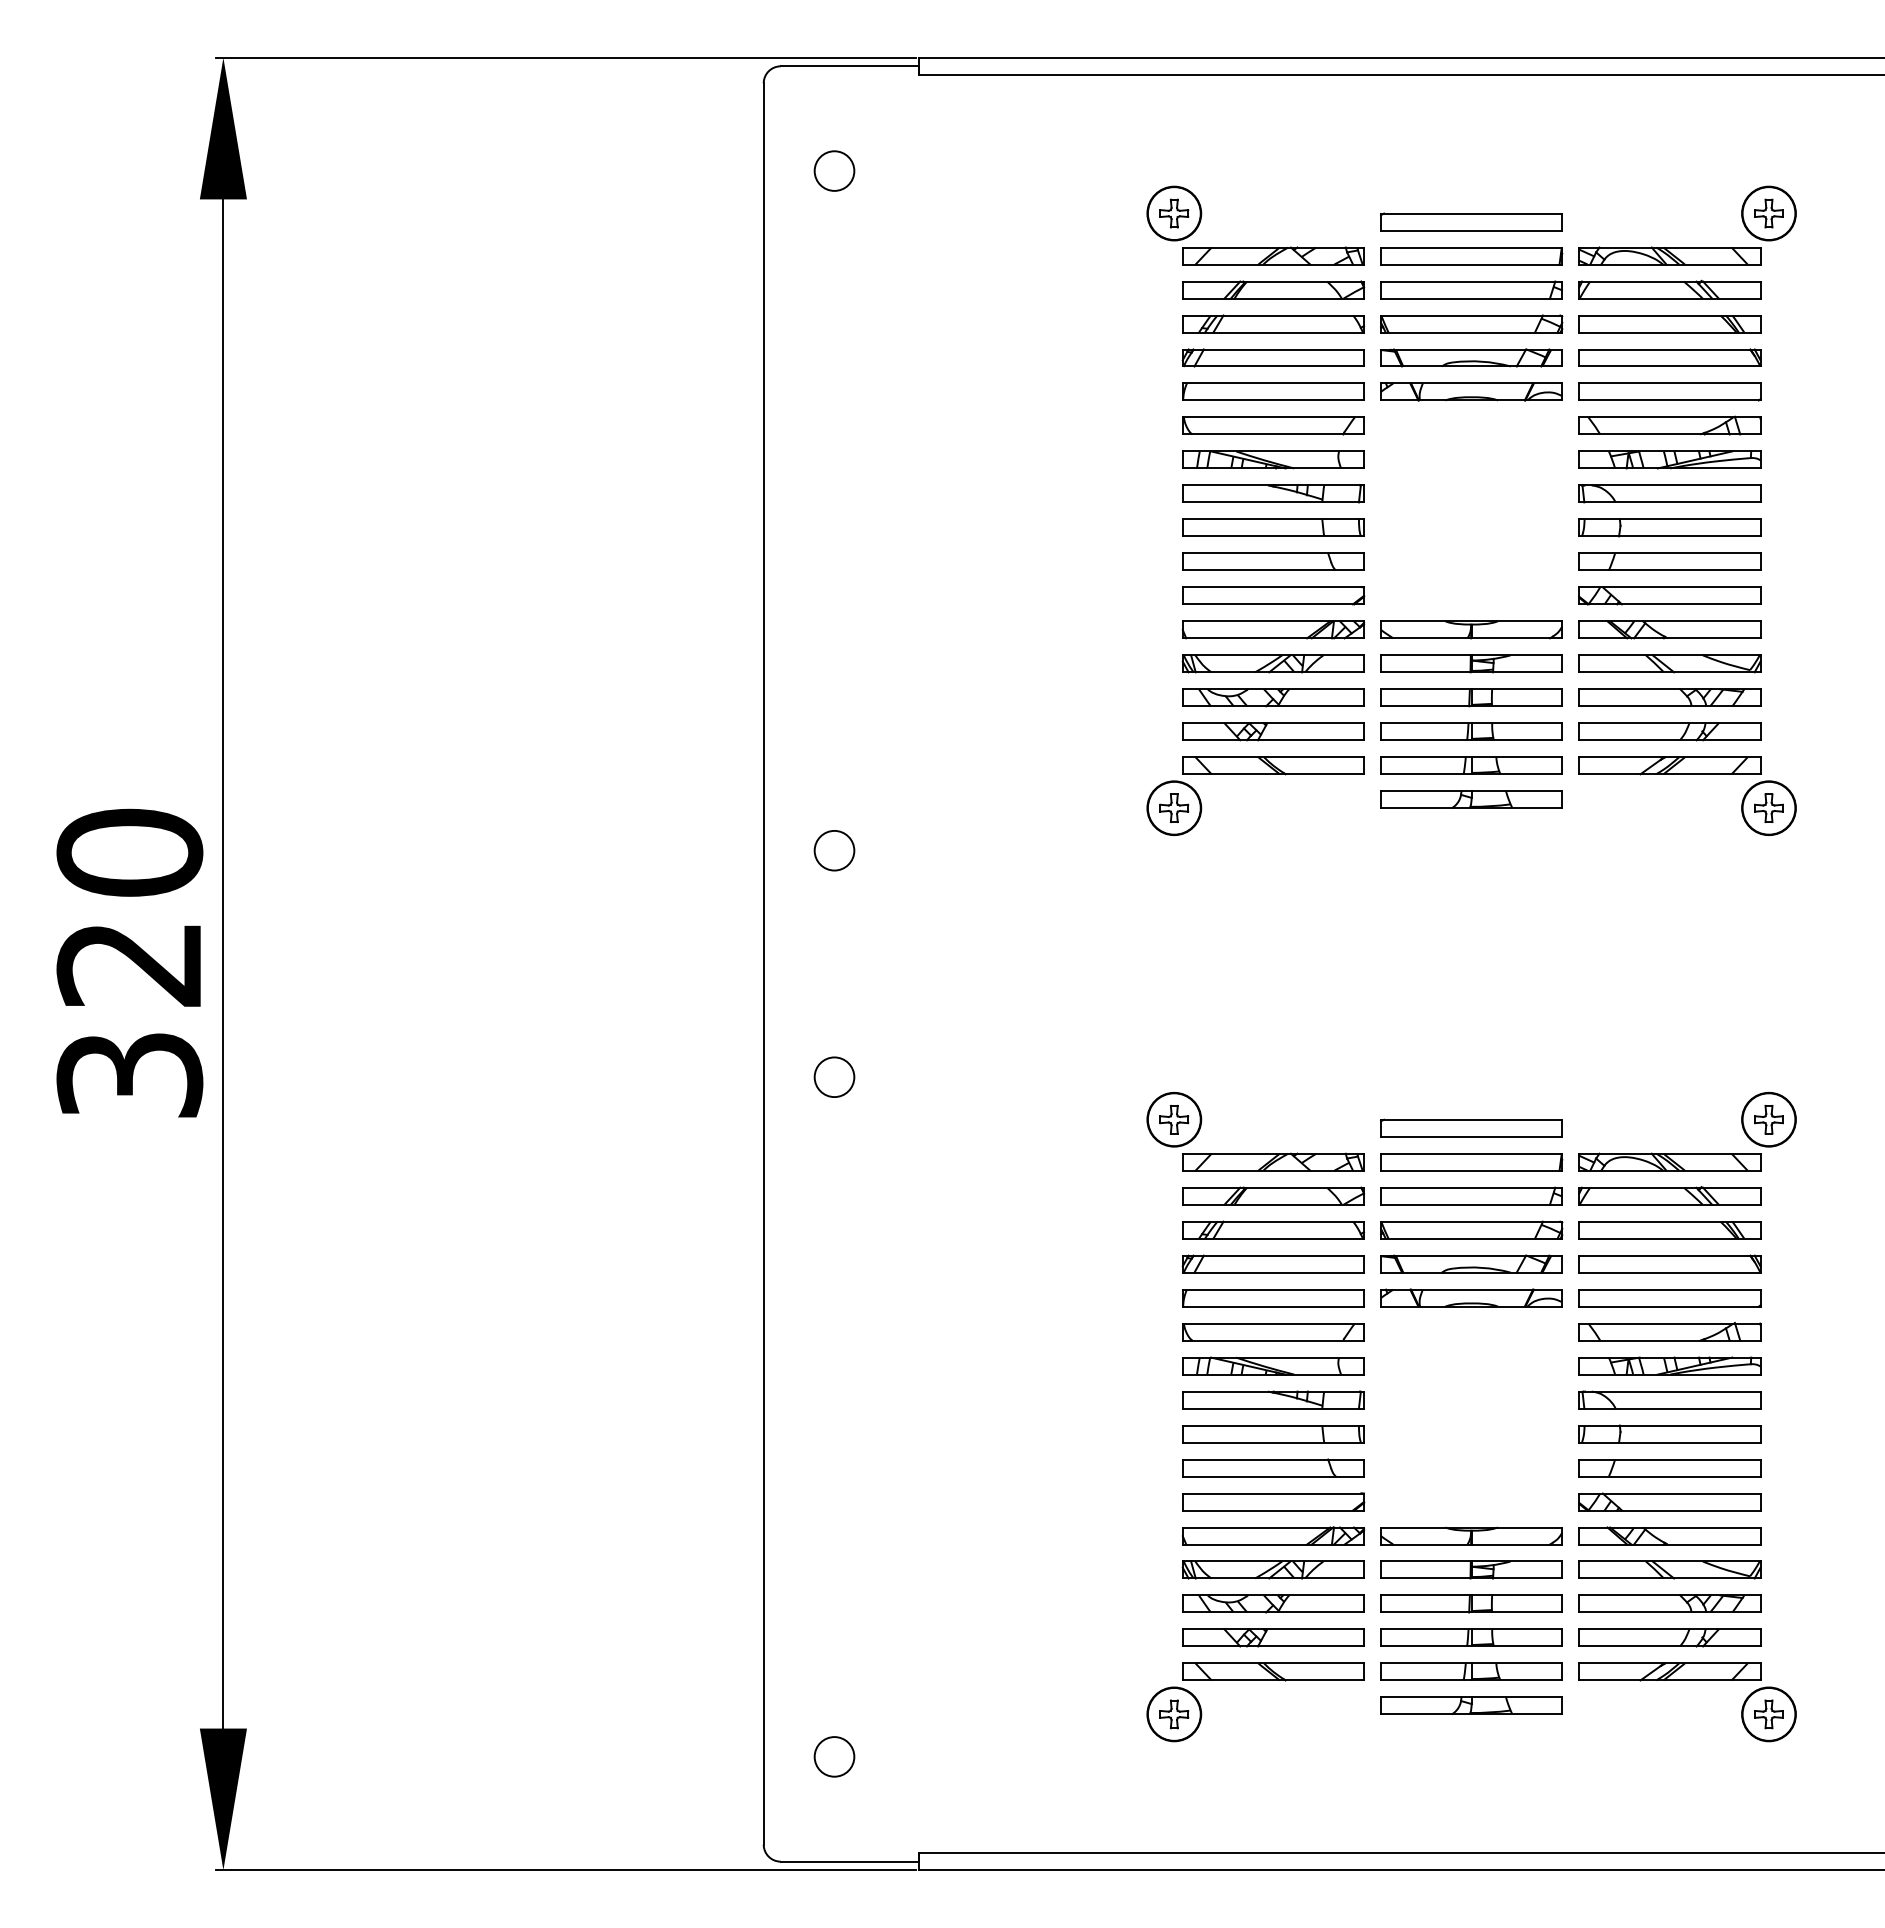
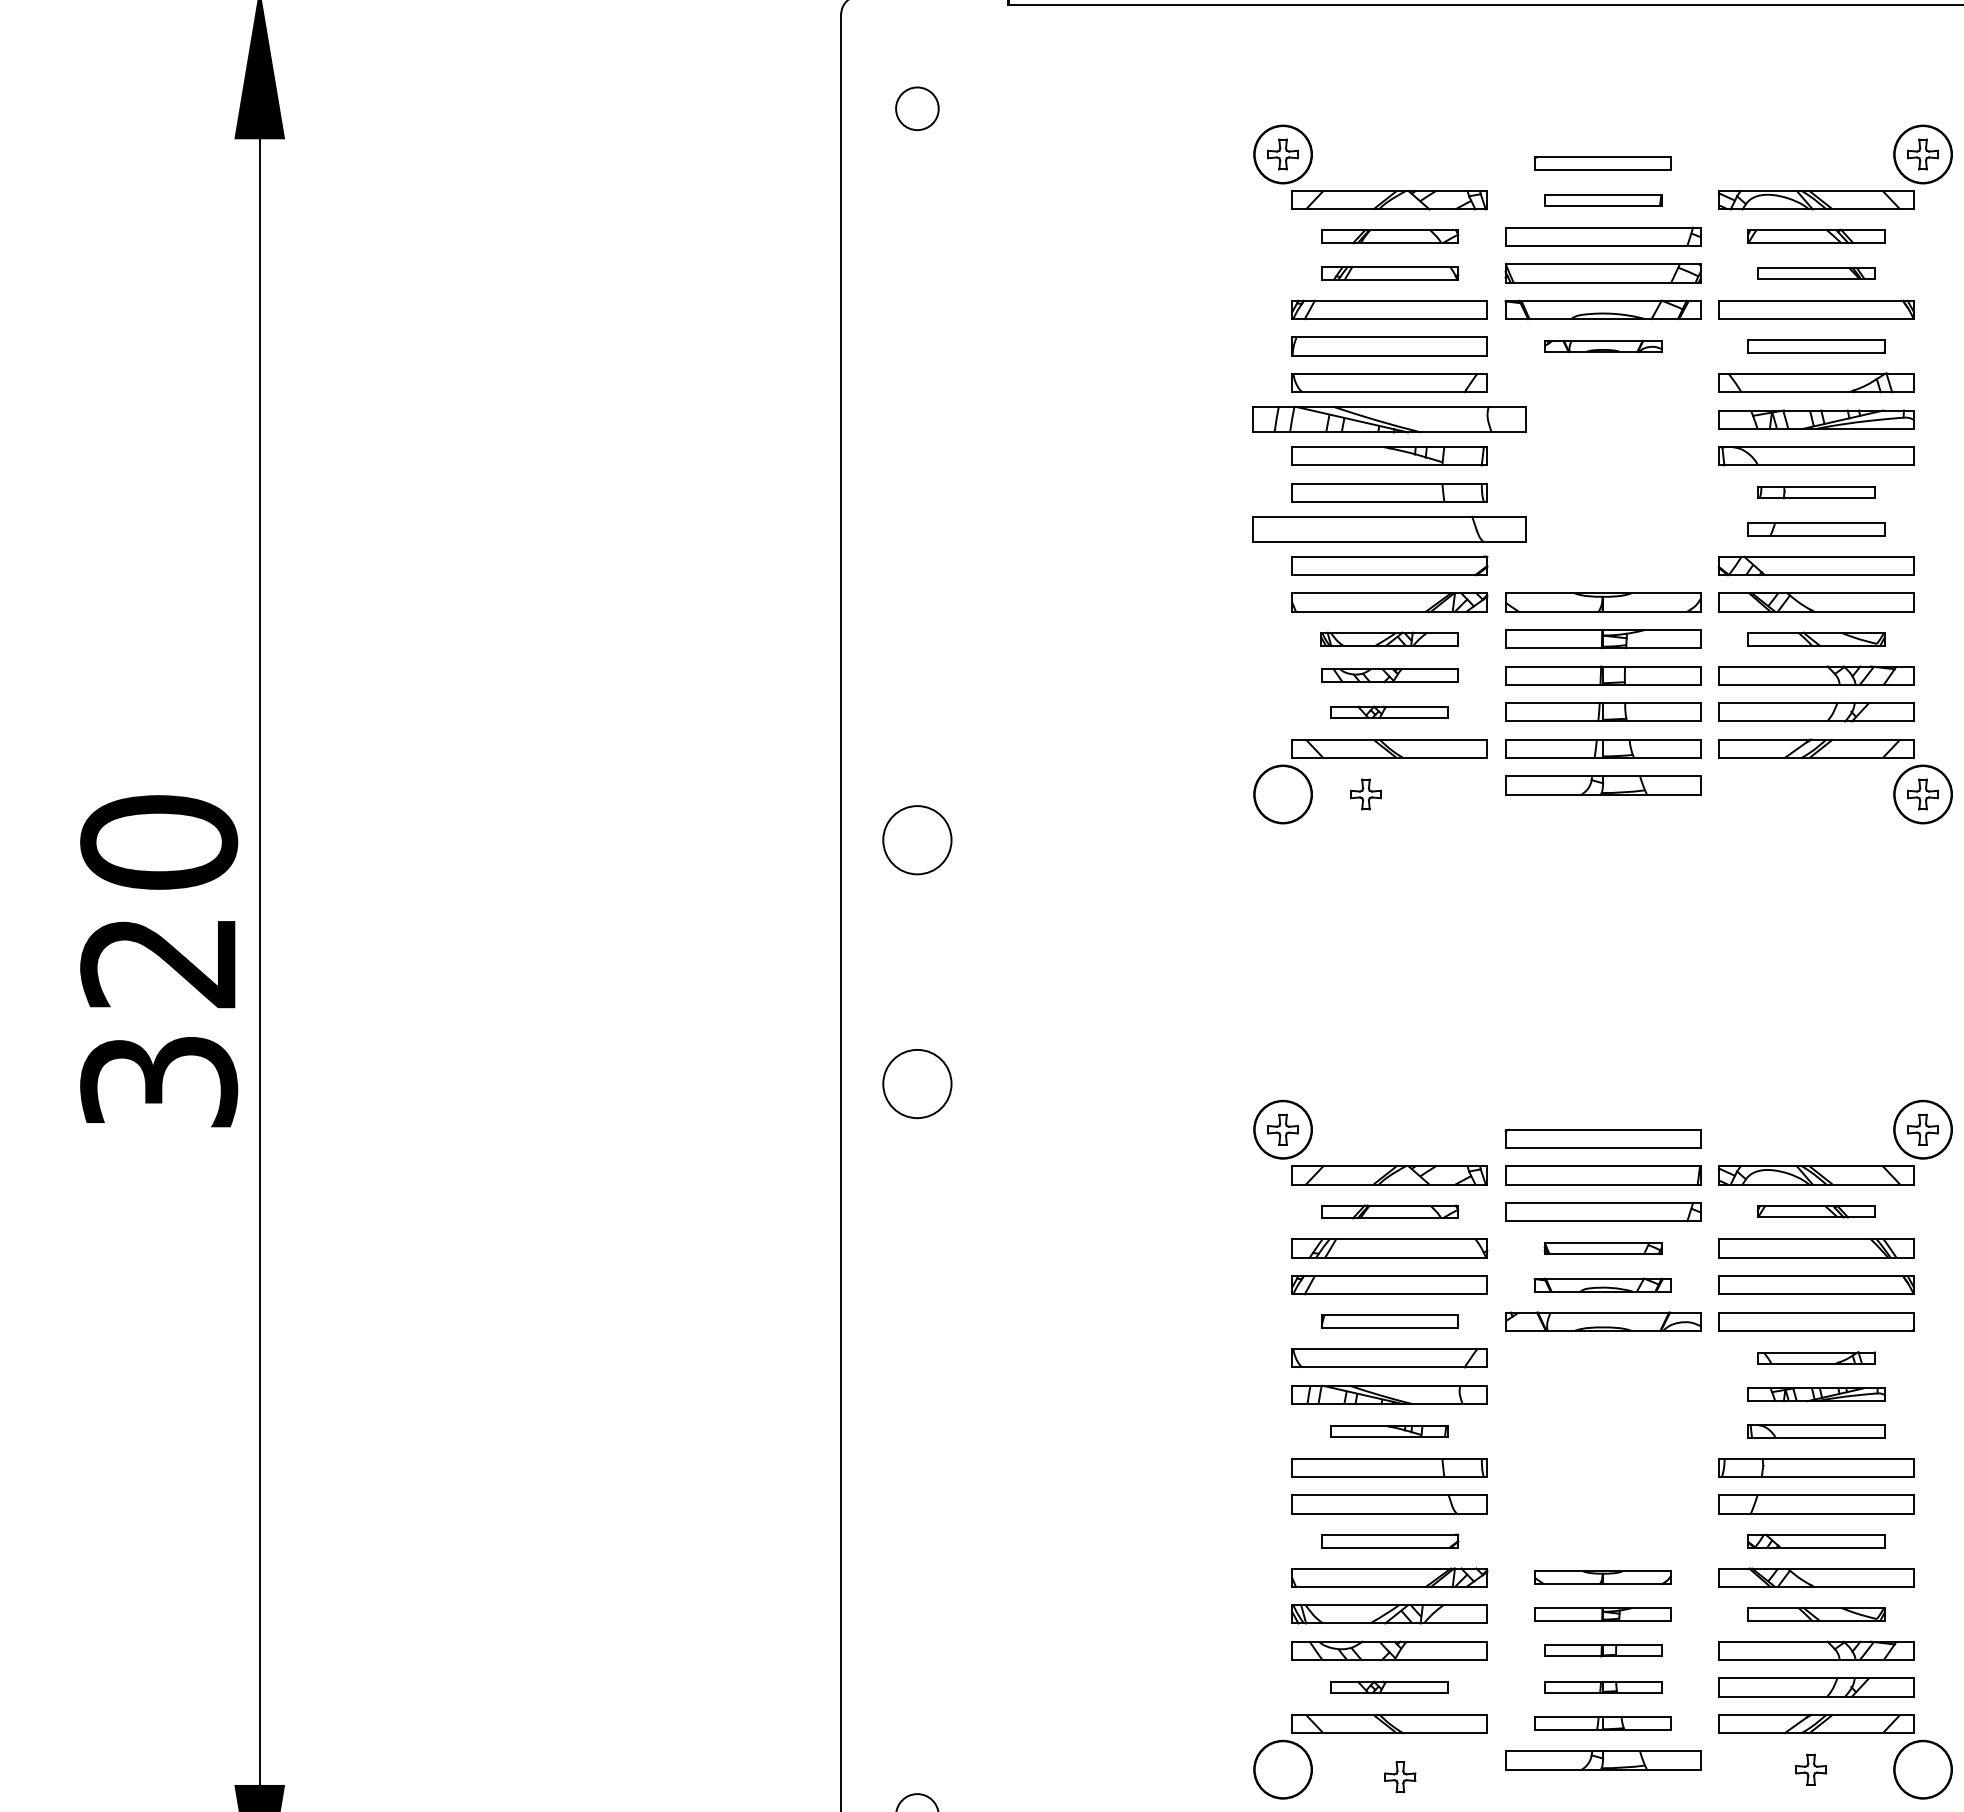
part: (1471, 221) -> (1602, 163), size x0.7
part: (1471, 256) -> (1602, 200), size x0.6
part: (1273, 289) -> (1389, 236), size x0.7
part: (1669, 289) -> (1816, 236), size x0.7
part: (1273, 323) -> (1389, 272), size x0.7
part: (1669, 324) -> (1816, 273), size x0.6
part: (1471, 391) -> (1602, 346), size x0.6
part: (1669, 391) -> (1816, 346), size x0.7
part: (1273, 459) -> (1389, 419), size x1.4
part: (1669, 527) -> (1816, 492), size x0.6
part: (1273, 561) -> (1389, 528), size x1.4
part: (1669, 561) -> (1816, 528), size x0.7
part: (1272, 663) -> (1388, 638), size x0.7
part: (1669, 663) -> (1816, 638), size x0.7
part: (1273, 697) -> (1389, 675), size x0.7
part: (1273, 731) -> (1389, 711), size x0.6
part: (1174, 807) -> (1366, 793), moved
circle: (834, 850) -> (917, 839), size x1.6
circle: (834, 1077) -> (917, 1084), size x1.6
part: (1273, 1195) -> (1389, 1211), size x0.7
part: (1669, 1195) -> (1816, 1211), size x0.6
part: (1471, 1229) -> (1602, 1247), size x0.6
part: (1471, 1263) -> (1602, 1284), size x0.7
part: (1273, 1298) -> (1389, 1322), size x0.7
part: (1669, 1331) -> (1816, 1357), size x0.6
part: (1669, 1365) -> (1816, 1394), size x0.7
part: (1273, 1399) -> (1389, 1430), size x0.6
part: (1669, 1399) -> (1816, 1430), size x0.7
part: (1273, 1501) -> (1389, 1540), size x0.7
part: (1669, 1501) -> (1816, 1540), size x0.7
part: (1471, 1535) -> (1602, 1577), size x0.7
part: (1471, 1569) -> (1602, 1613), size x0.7
part: (1669, 1569) -> (1816, 1613), size x0.7
part: (1471, 1603) -> (1602, 1650), size x0.6
part: (1273, 1637) -> (1389, 1686), size x0.6
part: (1471, 1637) -> (1602, 1686), size x0.6
part: (1471, 1671) -> (1602, 1723), size x0.7
part: (1174, 1714) -> (1400, 1777), moved
part: (1768, 1714) -> (1810, 1769), moved

